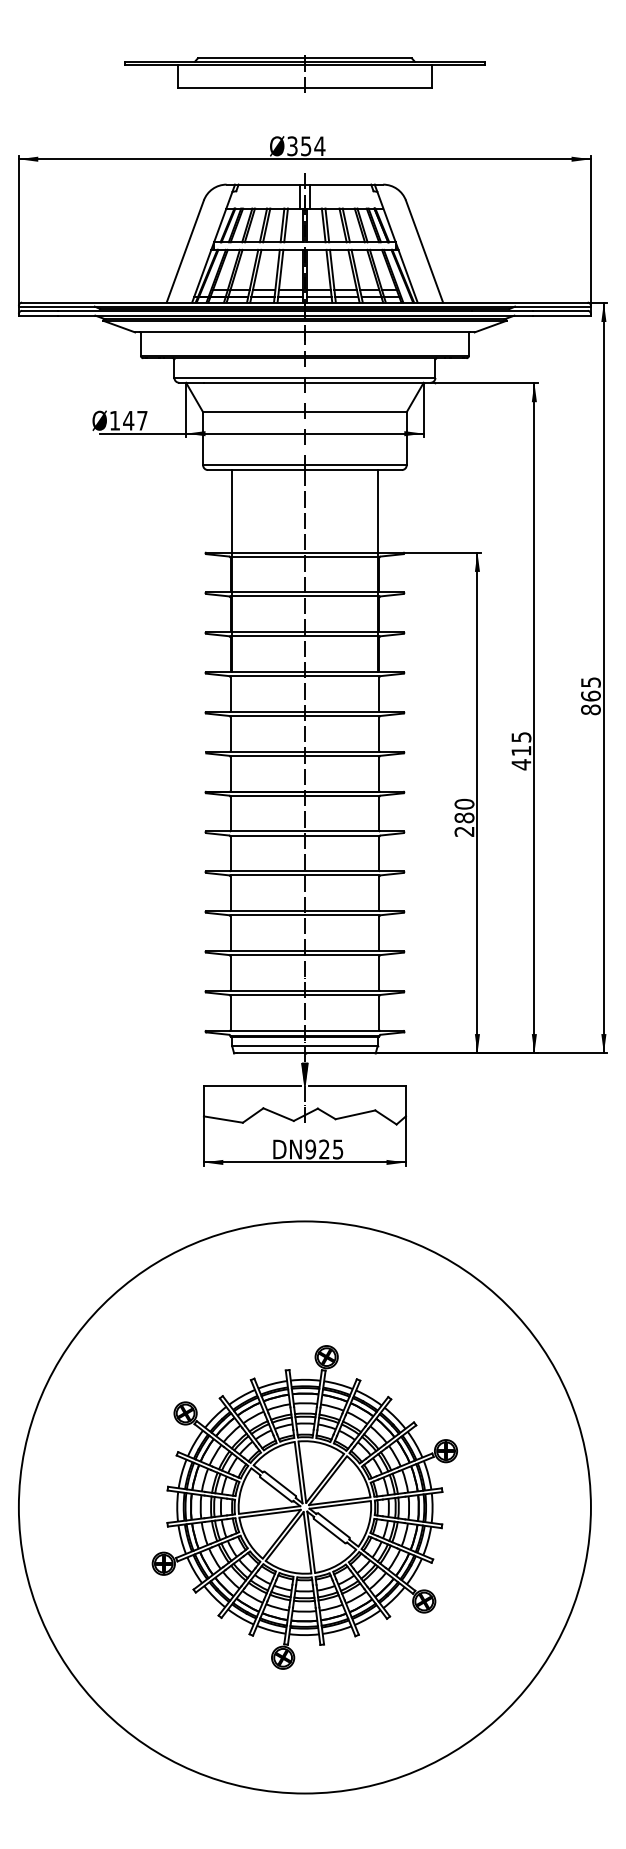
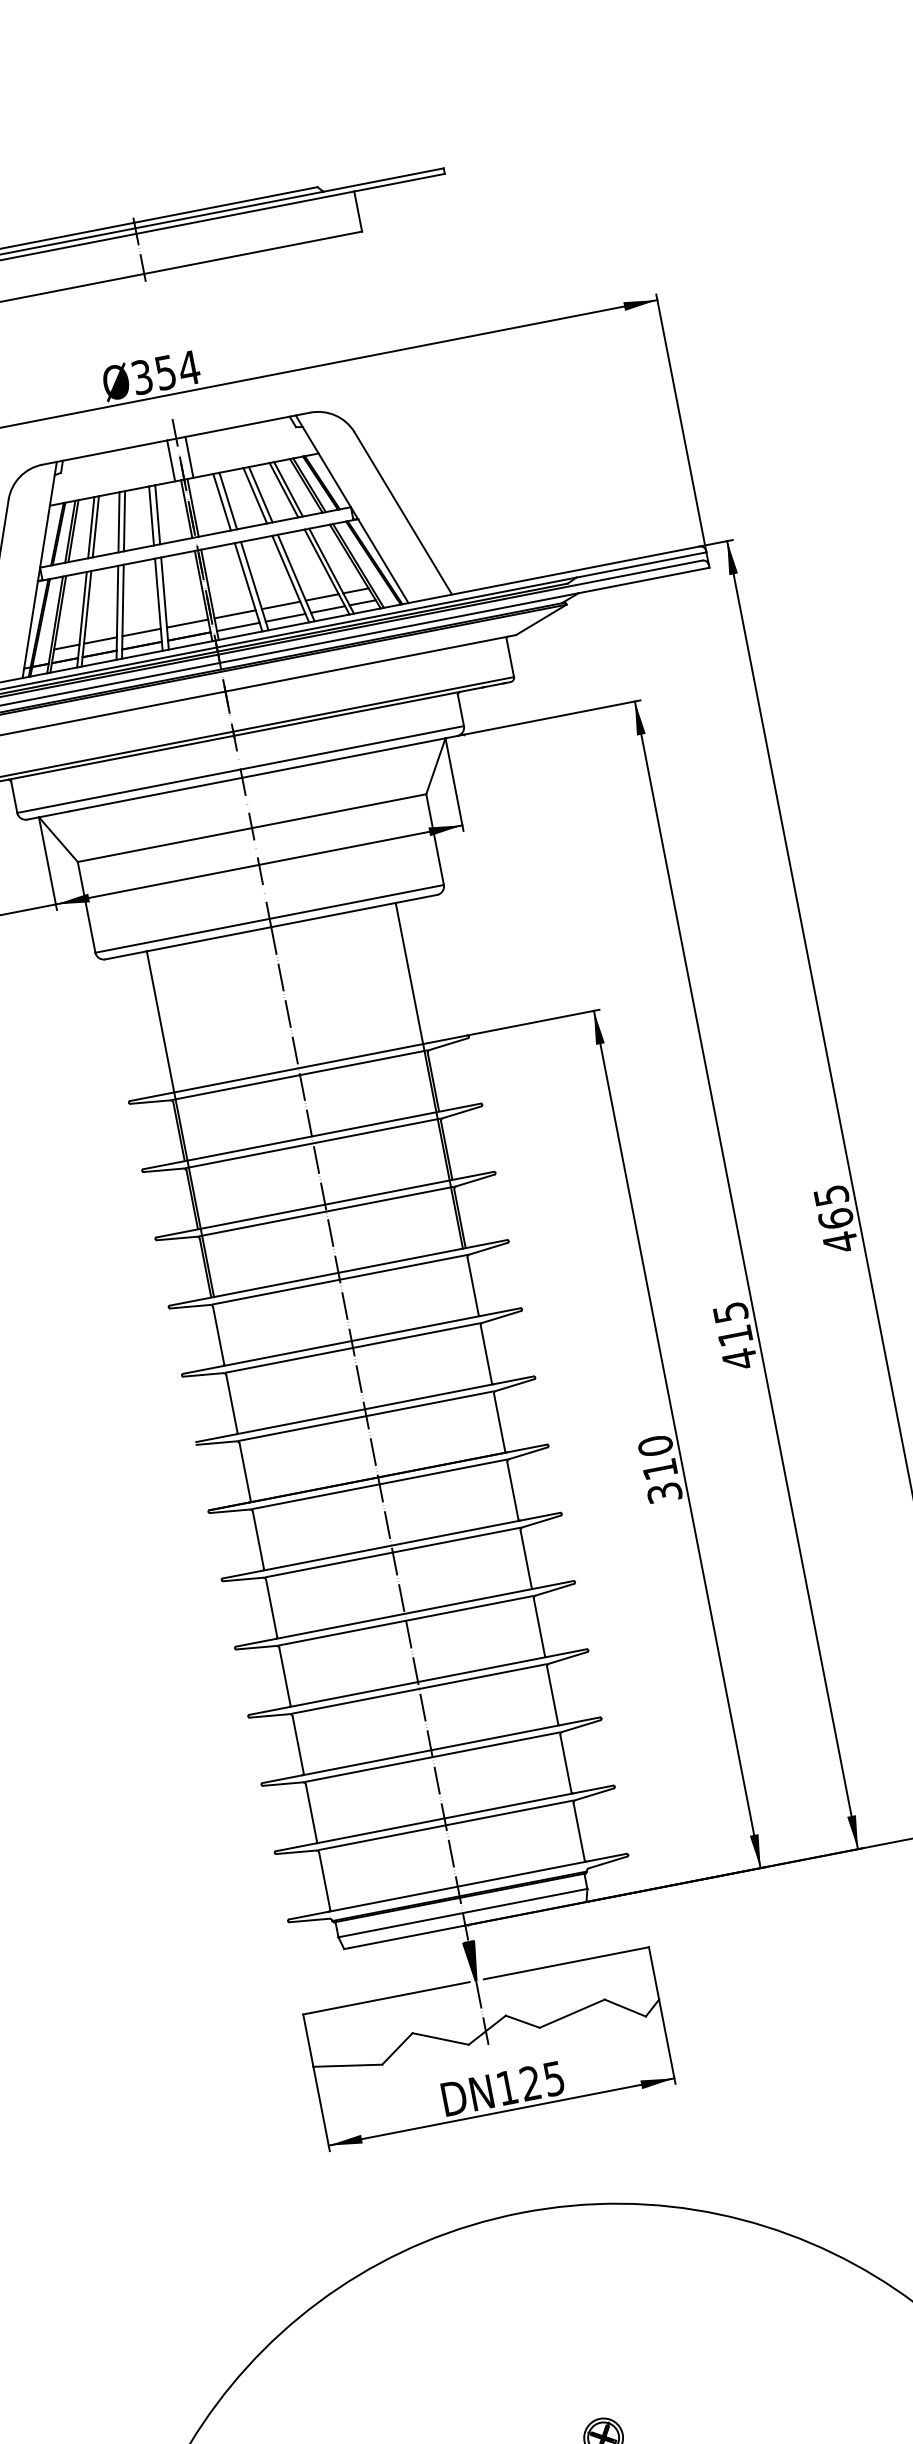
text: (590, 709) -> (839, 1241), 865 -> 465
text: (464, 824) -> (662, 1480), 280 -> 310
text: (310, 1149) -> (506, 2087), 925 -> 125

